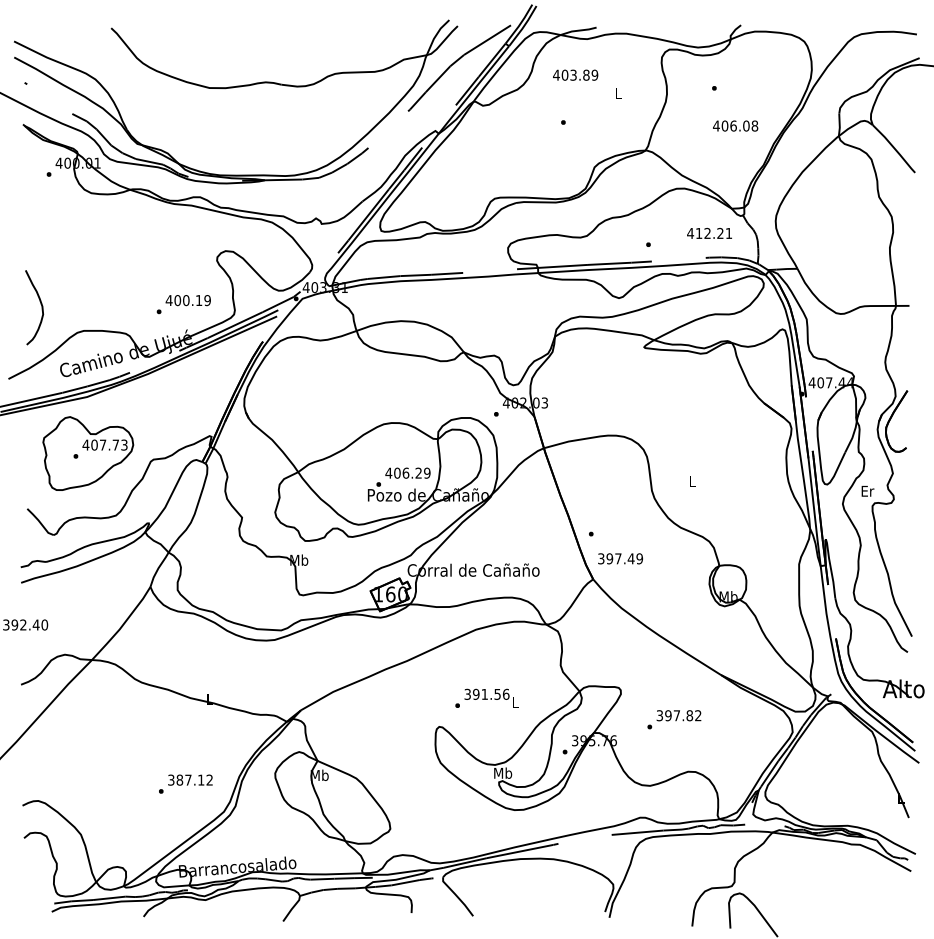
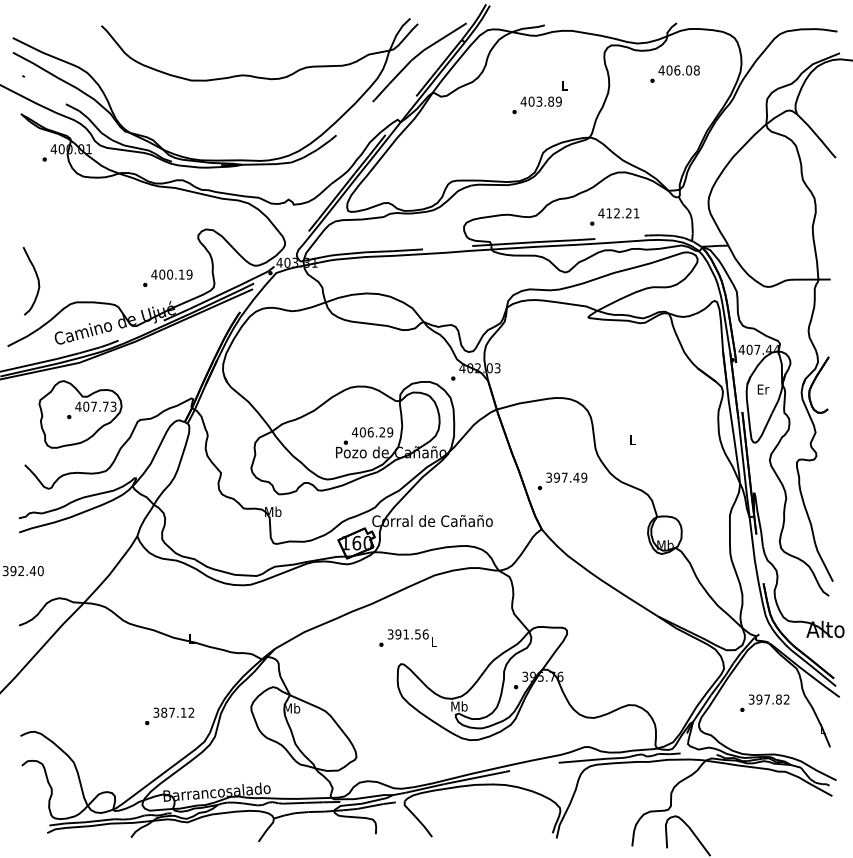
text: (575, 74) -> (541, 101), moved
text: (735, 125) -> (679, 69), moved
text: (709, 232) -> (618, 212), moved
text: (867, 491) -> (763, 389), moved
text: (620, 558) -> (566, 477), moved
text: (486, 697) -> (407, 637), moved
text: (674, 719) -> (764, 703), moved

